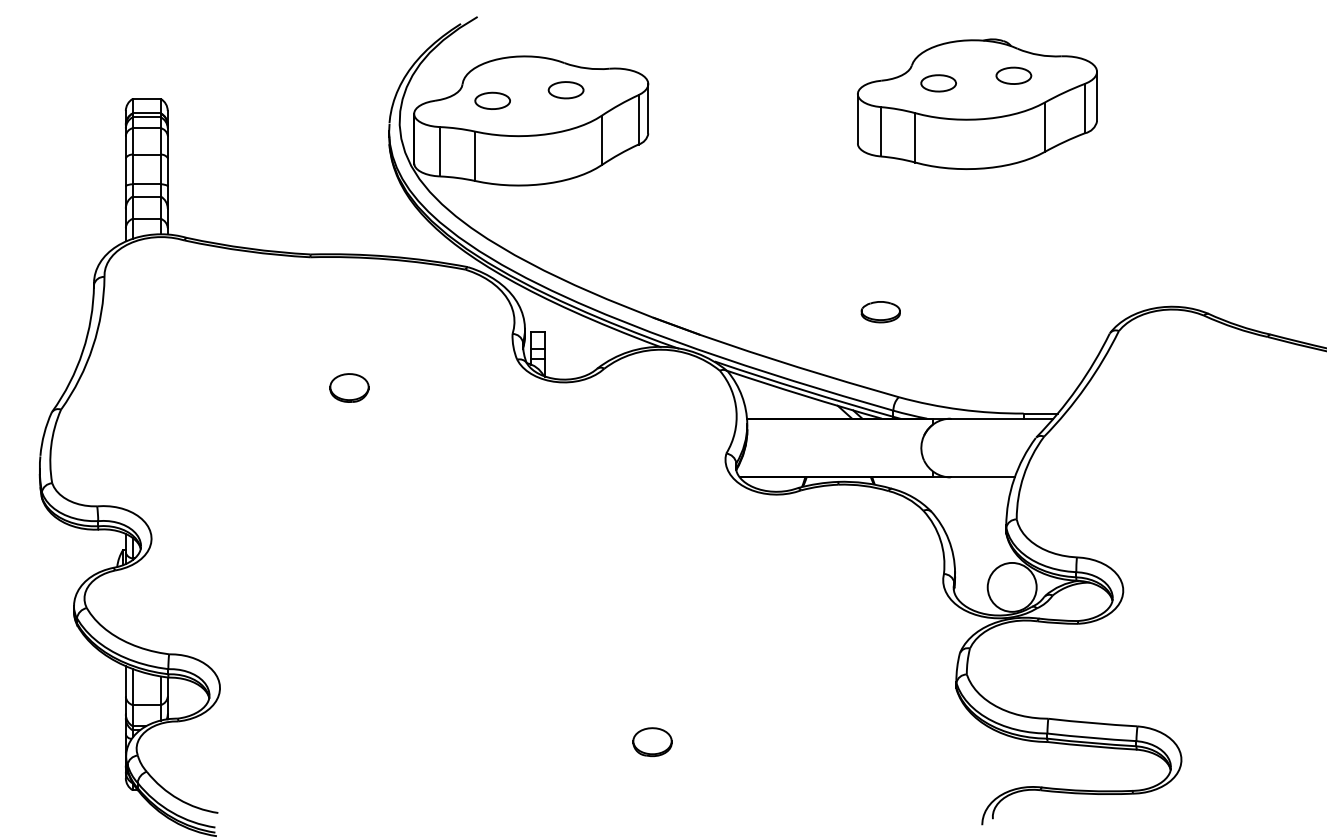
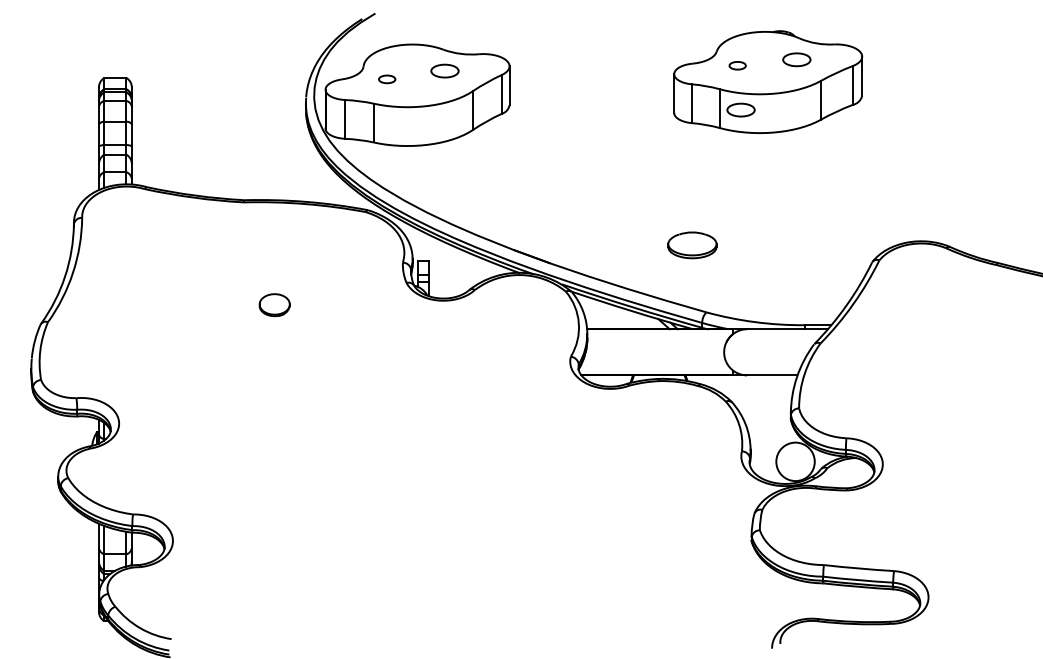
part: (938, 83) -> (737, 65), size x0.6
part: (492, 100) -> (387, 79), size x0.6
part: (942, 139) -> (740, 109), added
part: (880, 312) -> (692, 245), size x1.6
part: (652, 742) -> (512, 583), removed

